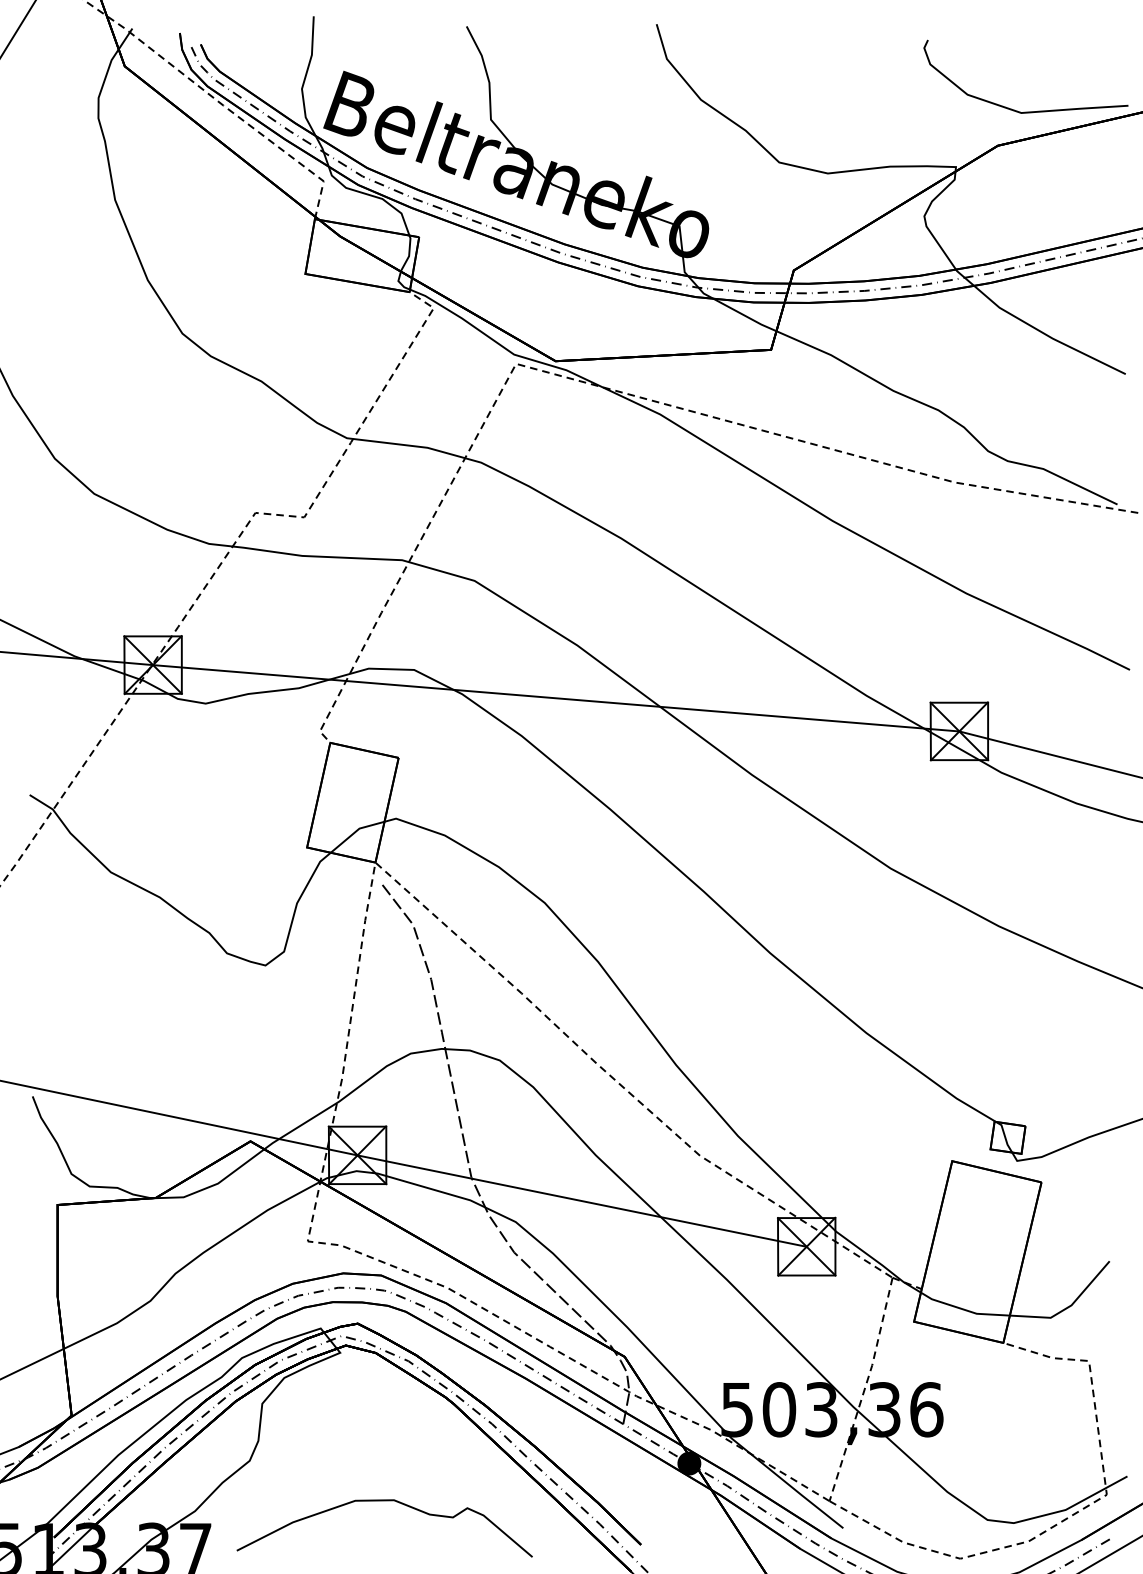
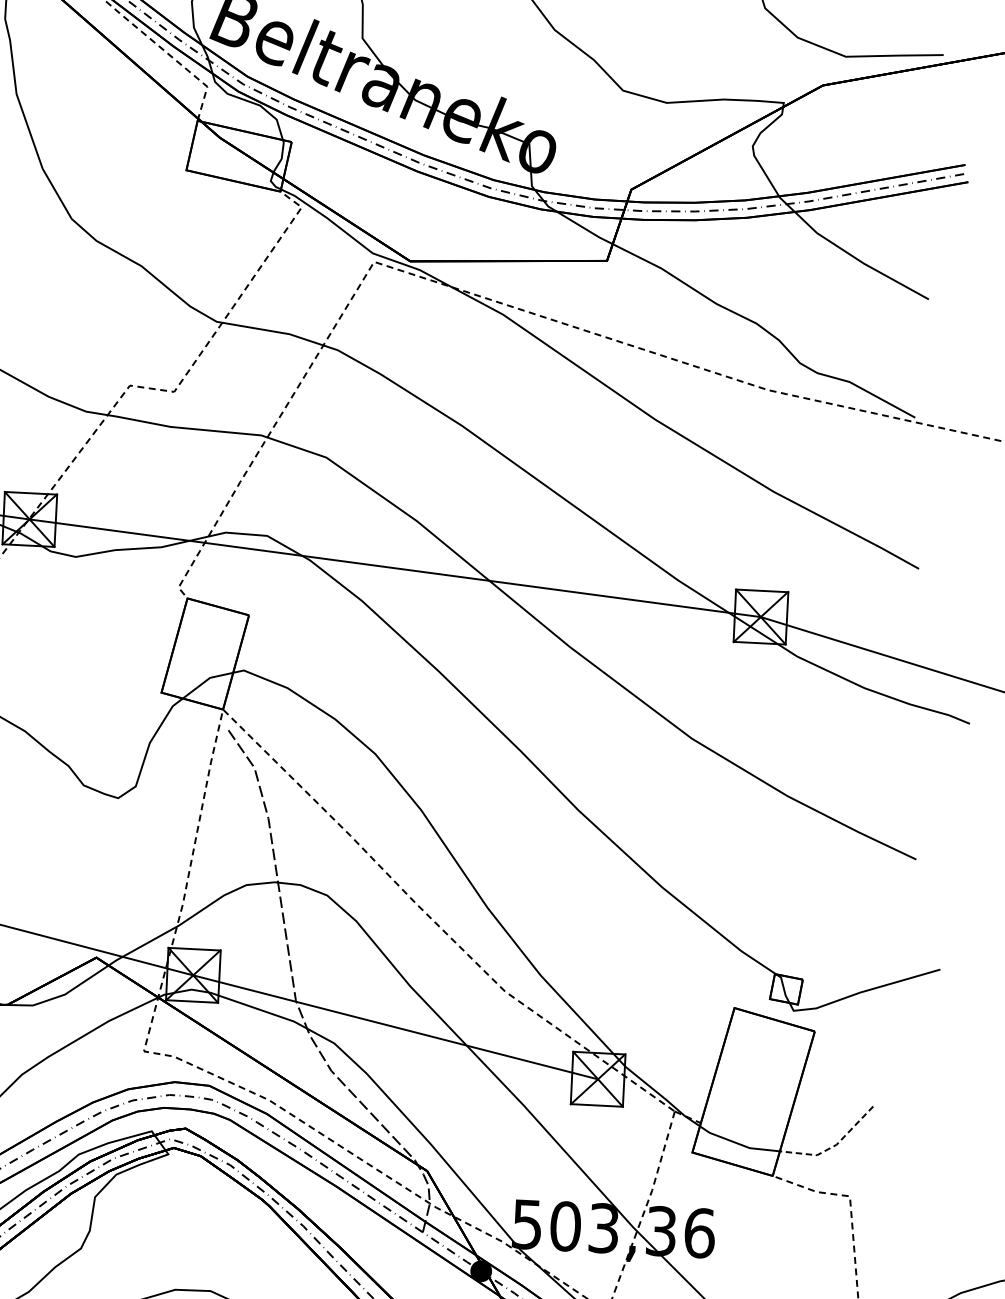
line: (1068, 1307) -> (833, 1146), solid -> dashed

